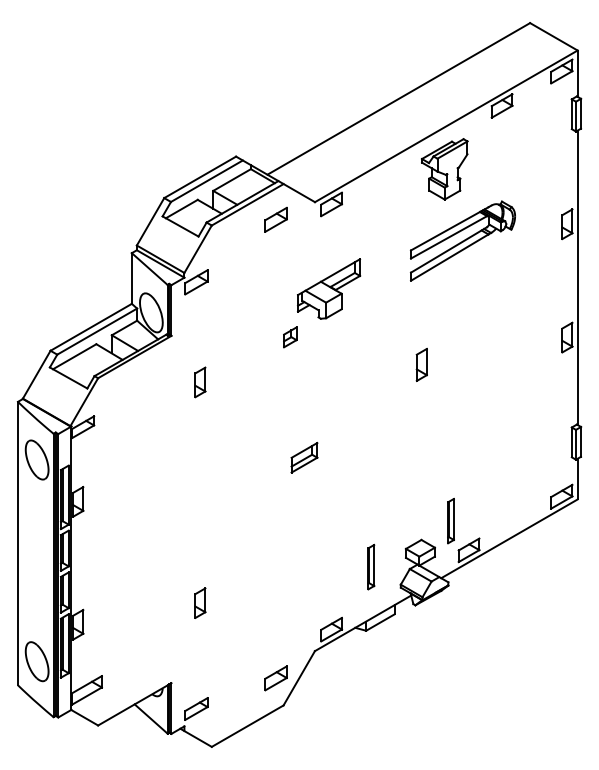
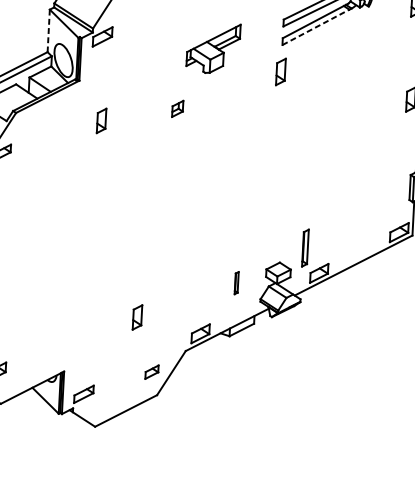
line: (450, 257) -> (316, 27), solid -> dashed
line: (131, 279) -> (48, 31), solid -> dashed
part: (290, 337) -> (177, 109), moved
part: (421, 364) -> (280, 71), moved
part: (304, 457) -> (185, 188), removed
part: (371, 566) -> (236, 282), size x0.6
part: (200, 602) -> (137, 316), moved
part: (275, 678) -> (151, 372), size x0.7

